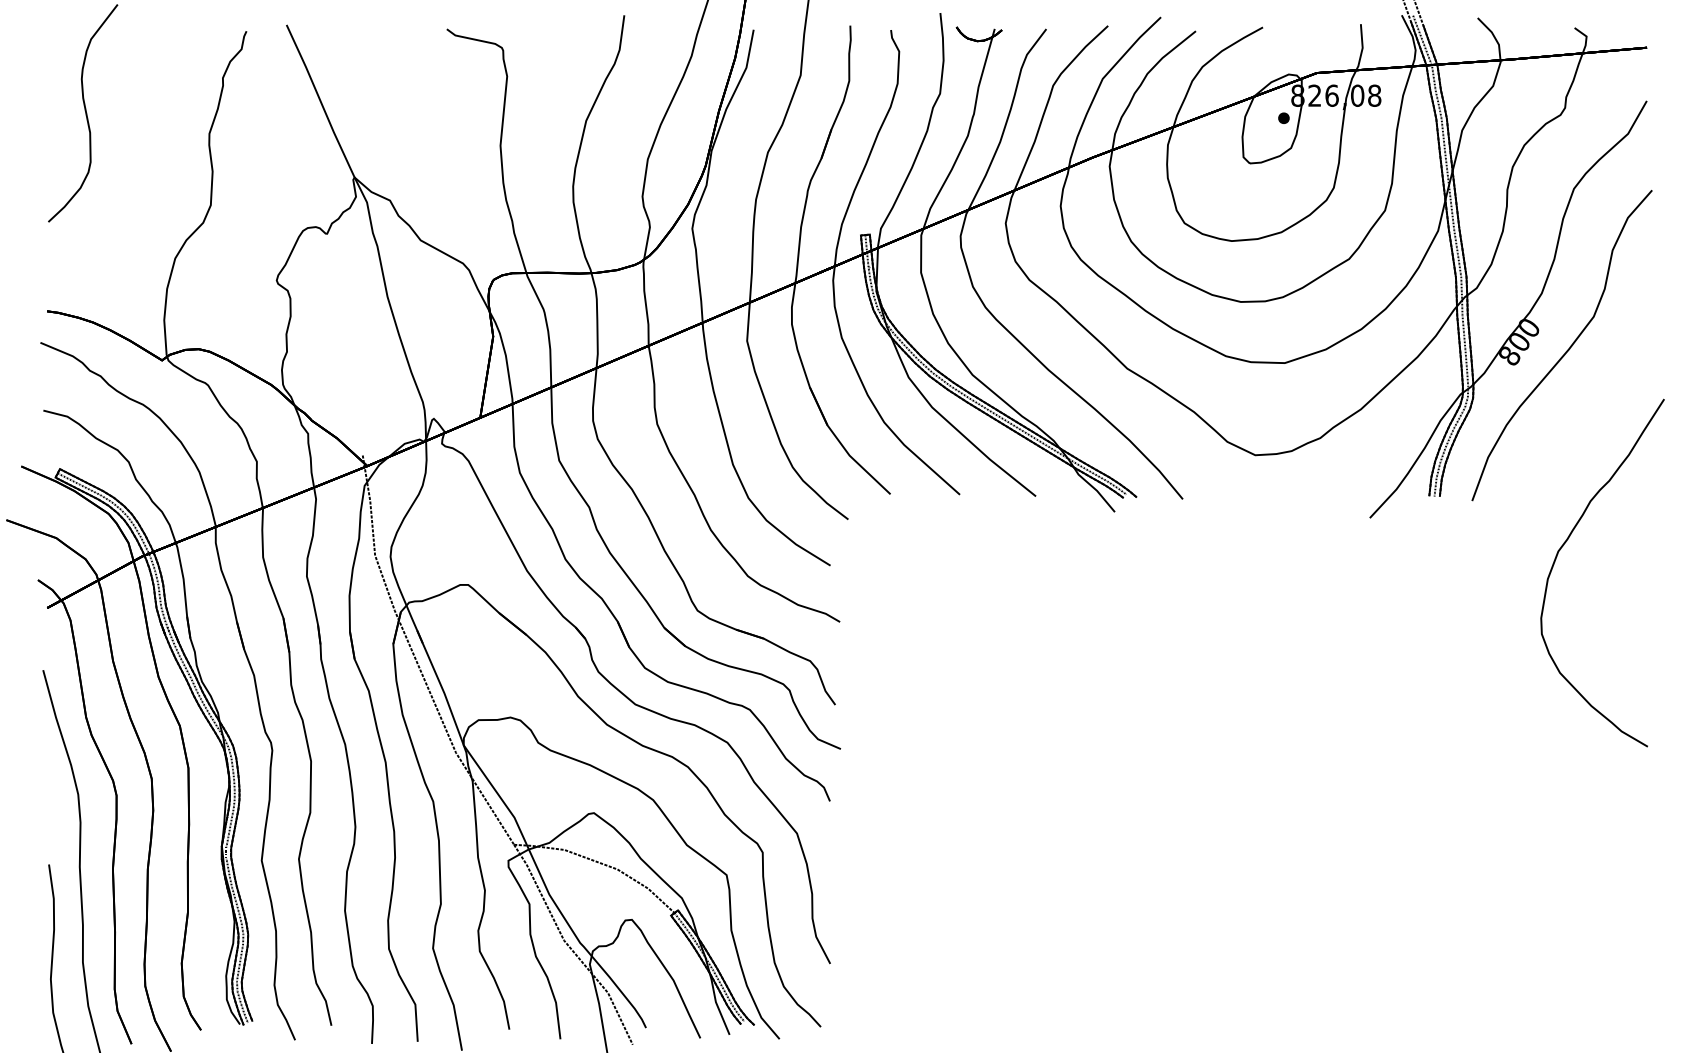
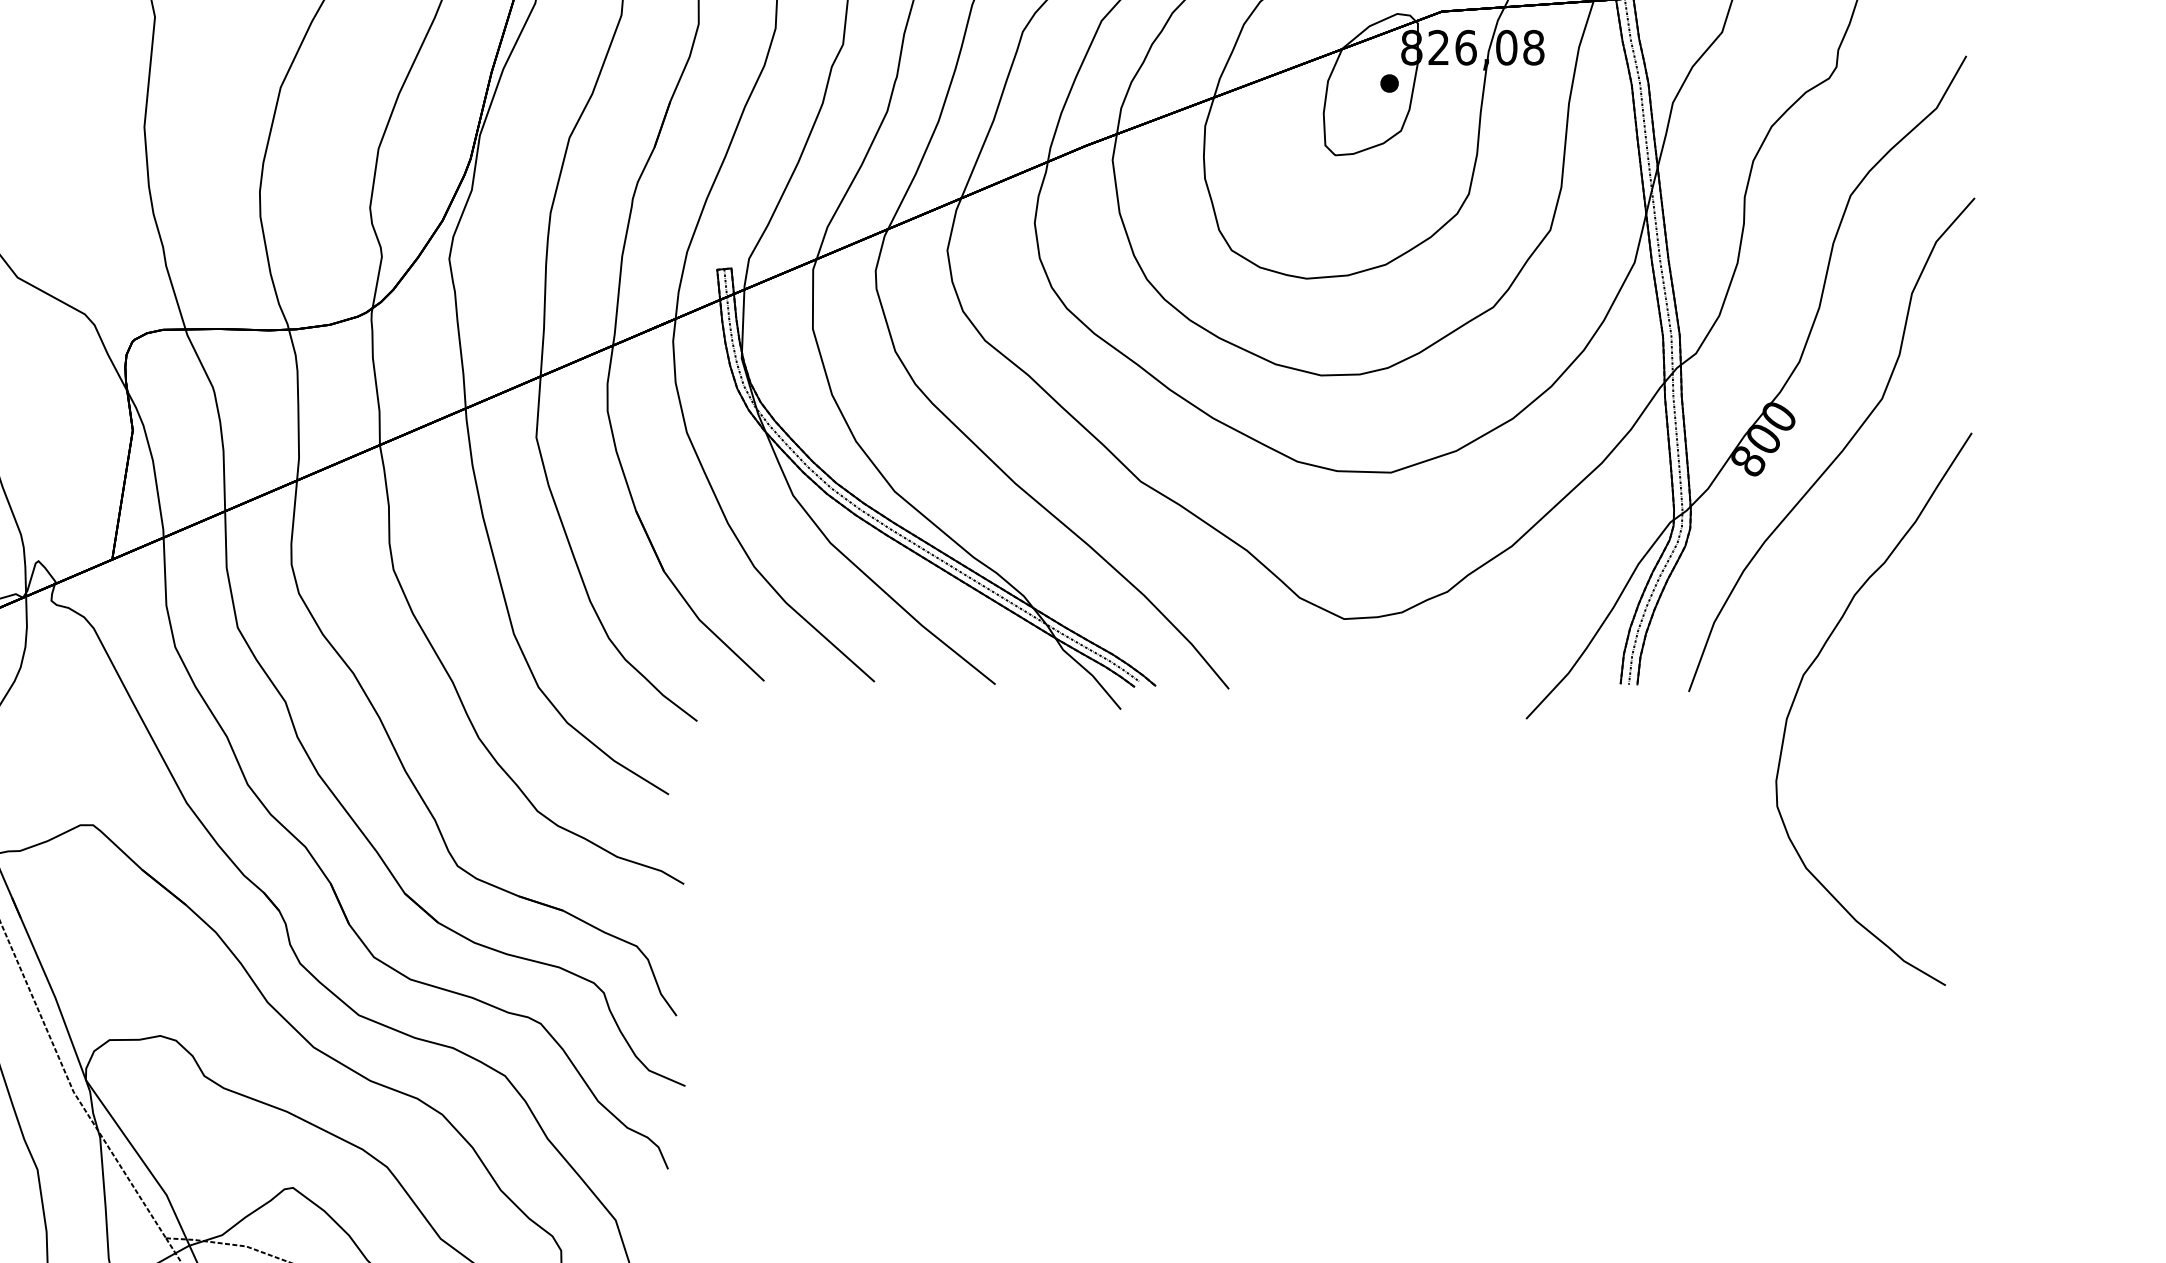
curve: (1566, 542) -> (1816, 660), moved

